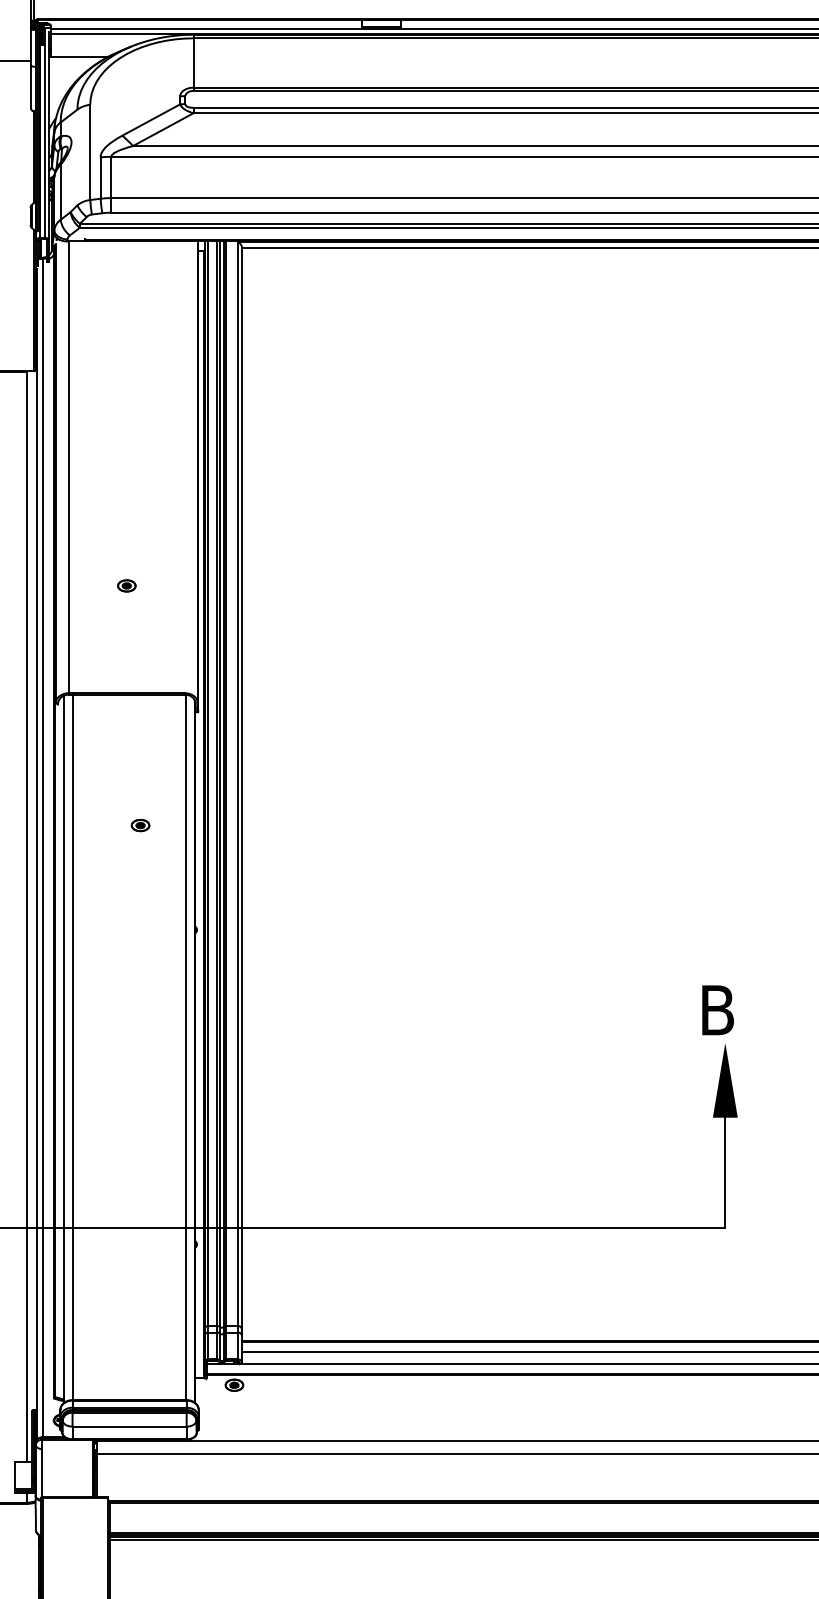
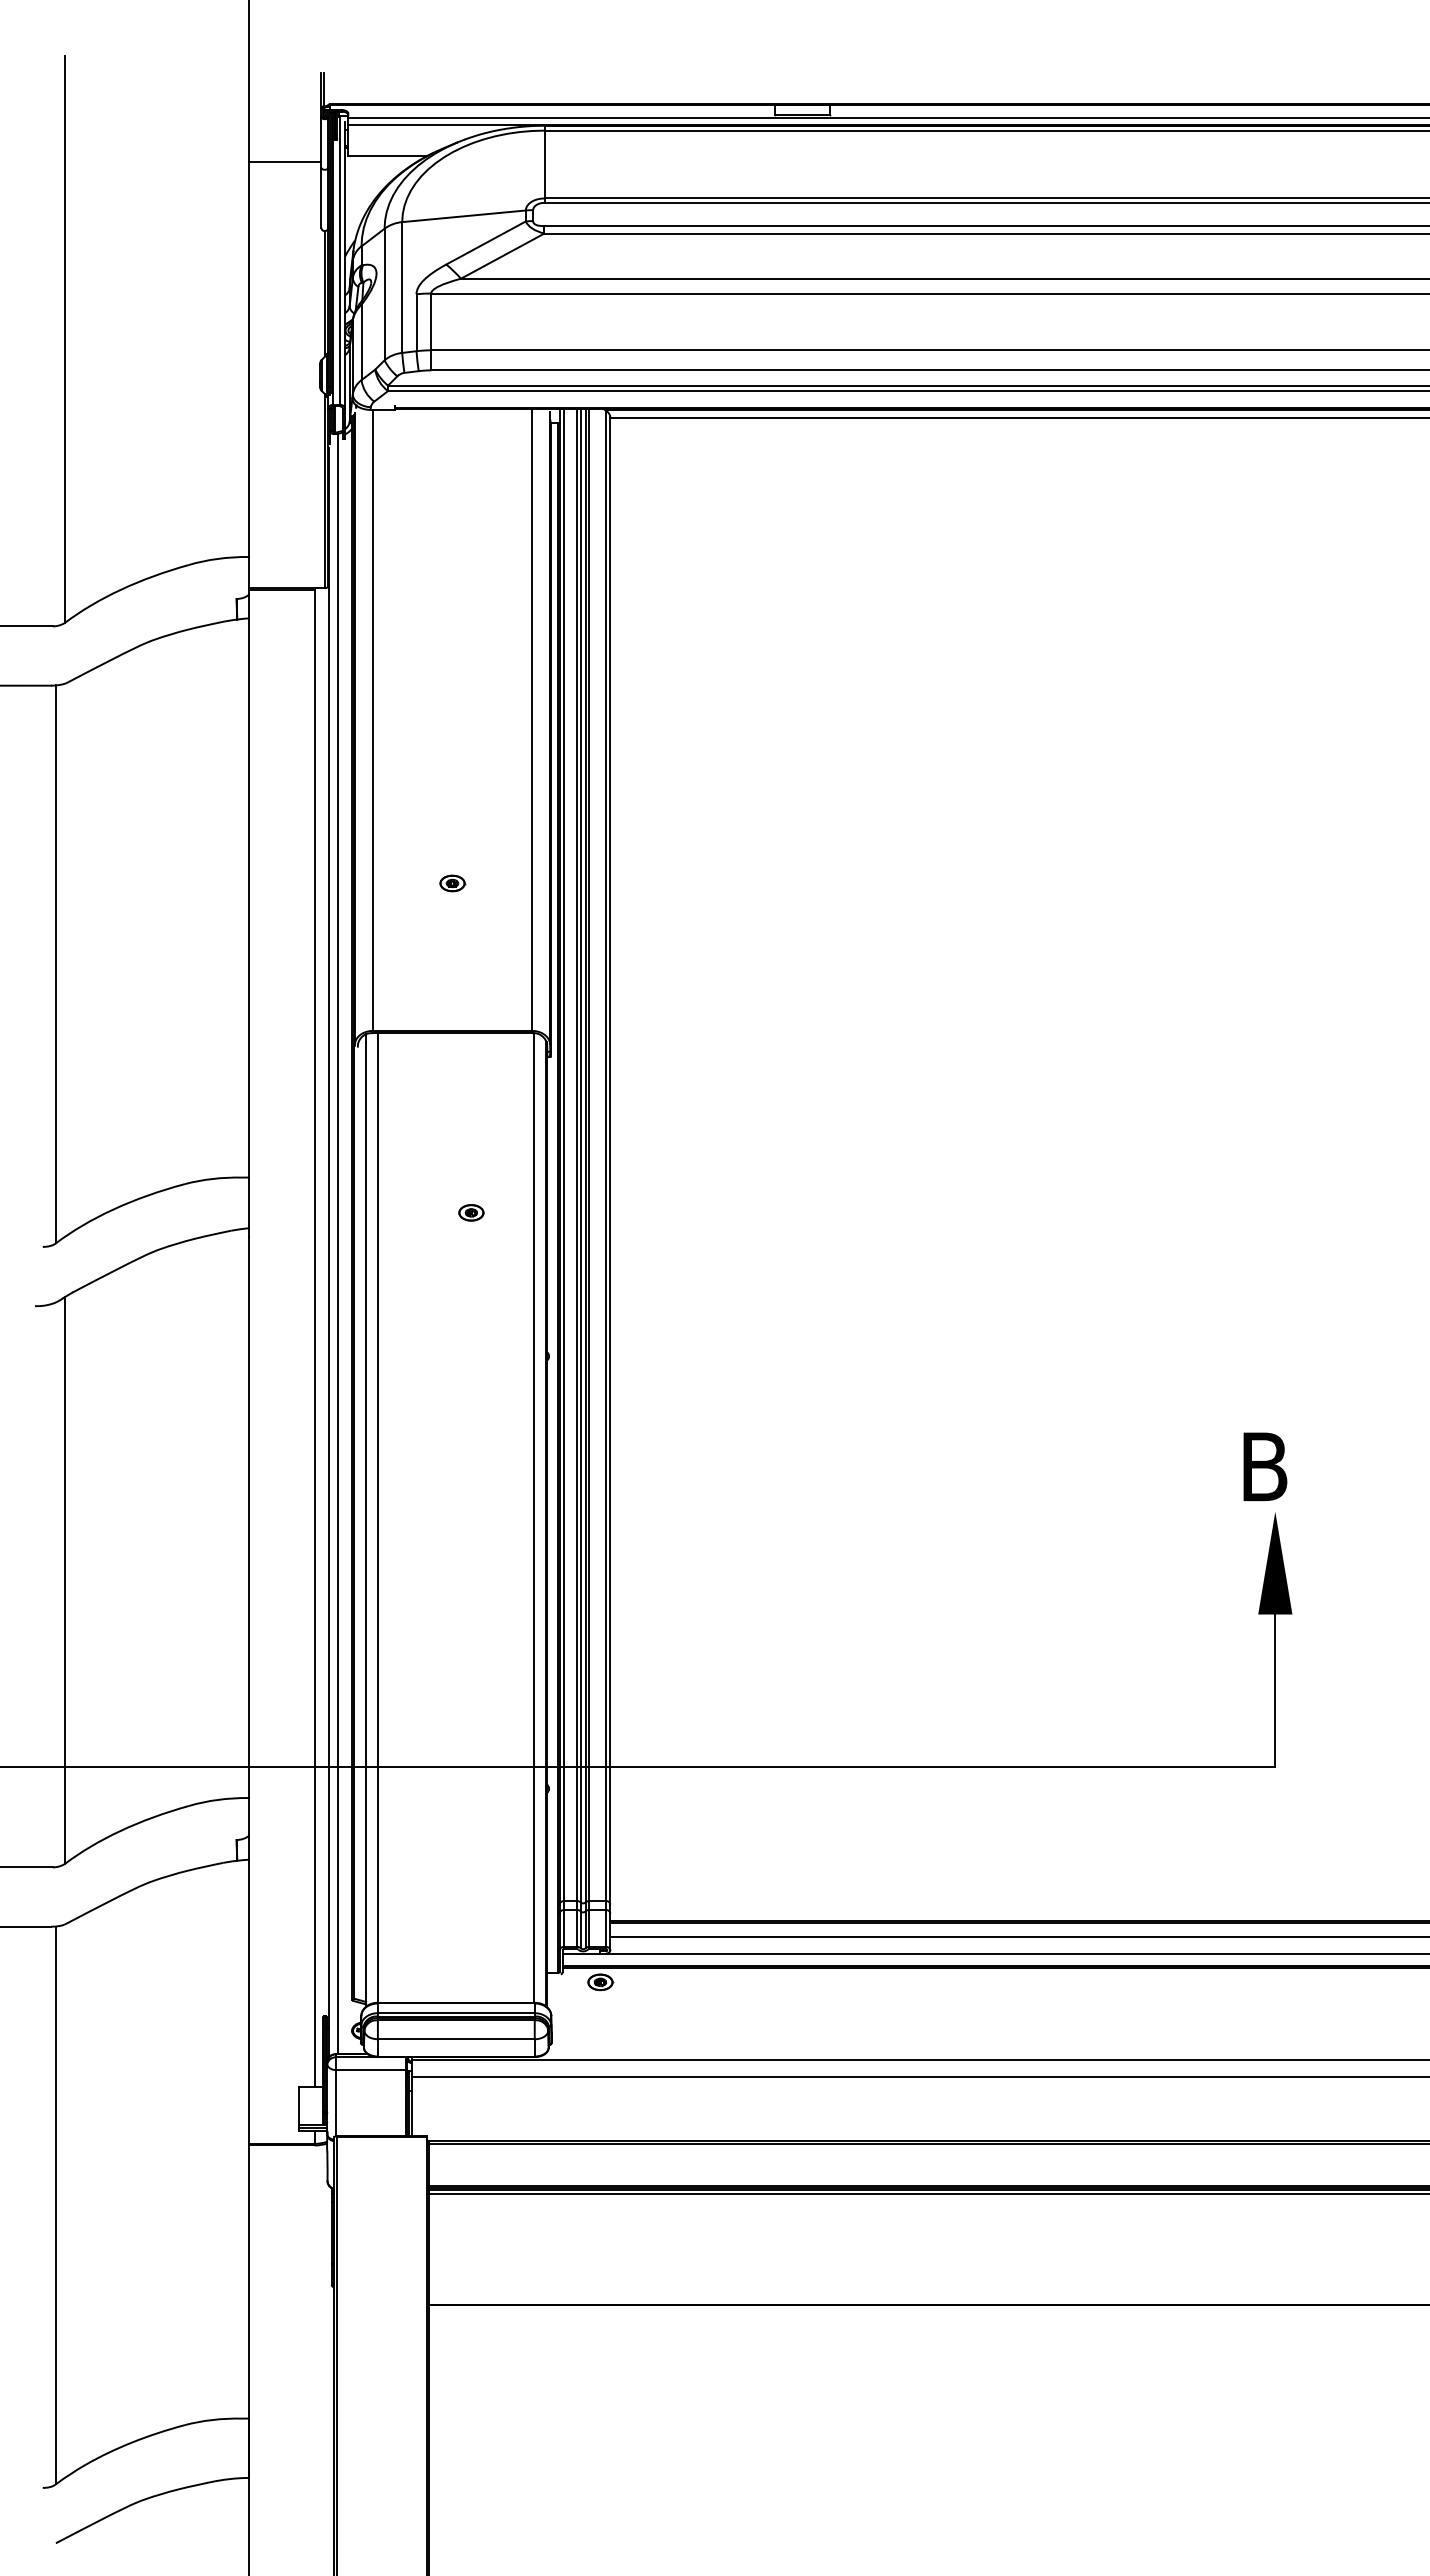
line: (134, 100) -> (463, 216), added
line: (77, 157) -> (384, 294), added
line: (185, 466) -> (532, 719), added
line: (67, 1449) -> (370, 2070), added

